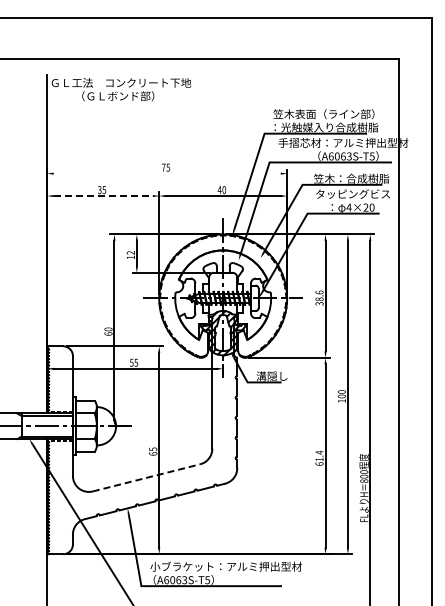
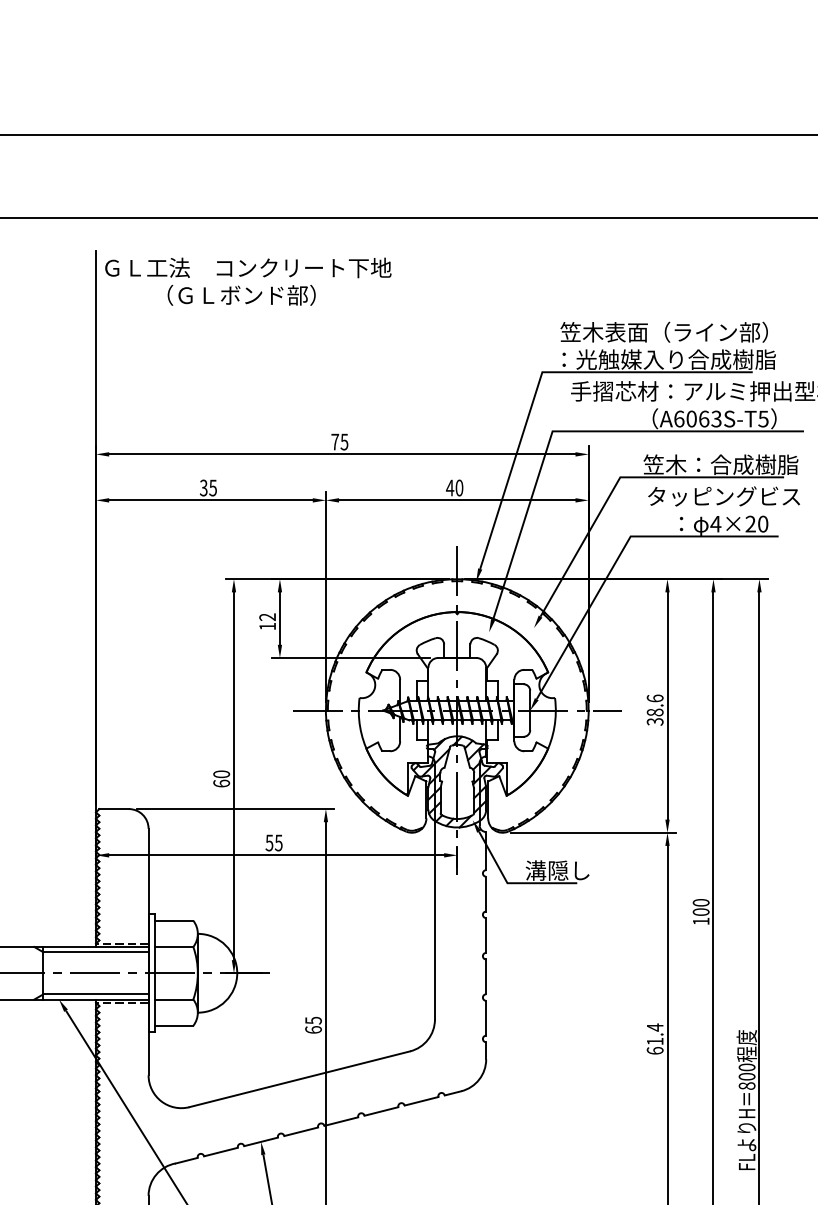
line: (166, 173) -> (340, 454), added
line: (103, 196) -> (211, 501), dashed -> solid
line: (147, 477) -> (301, 1078), dashed -> solid

